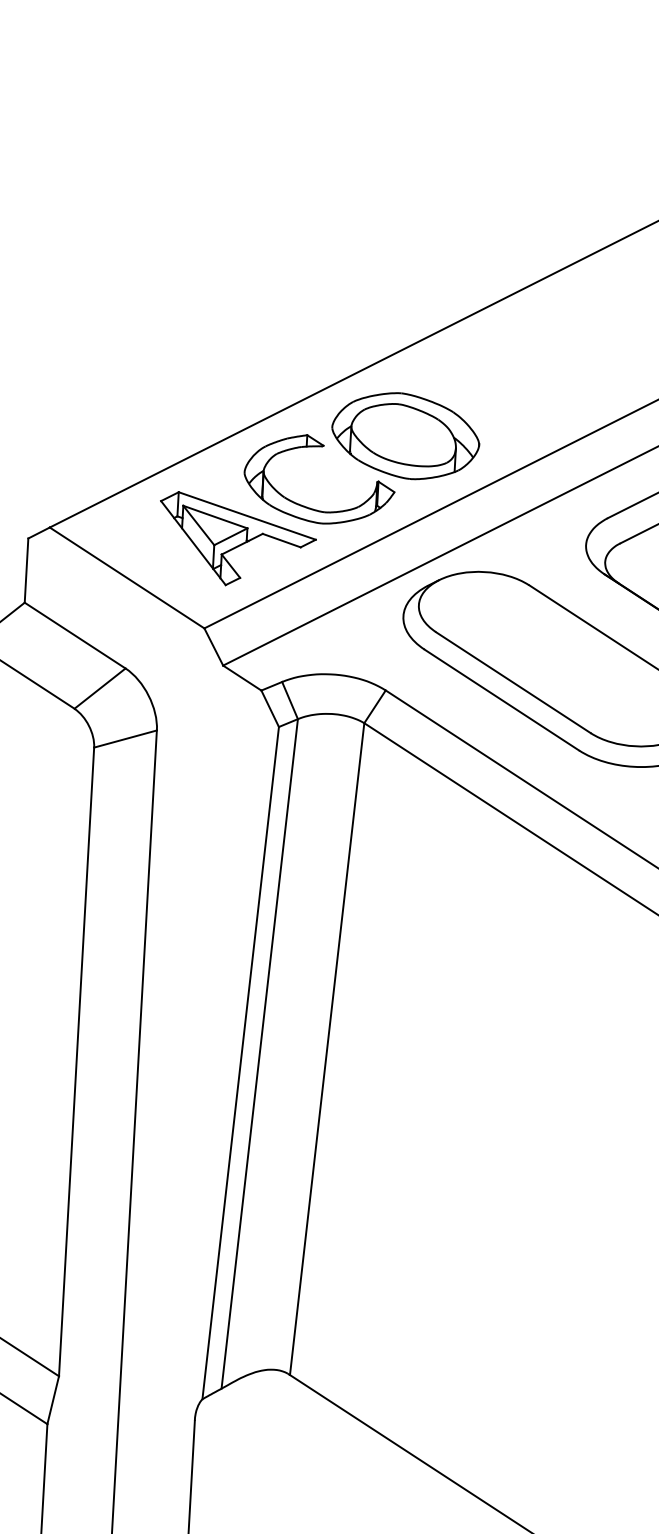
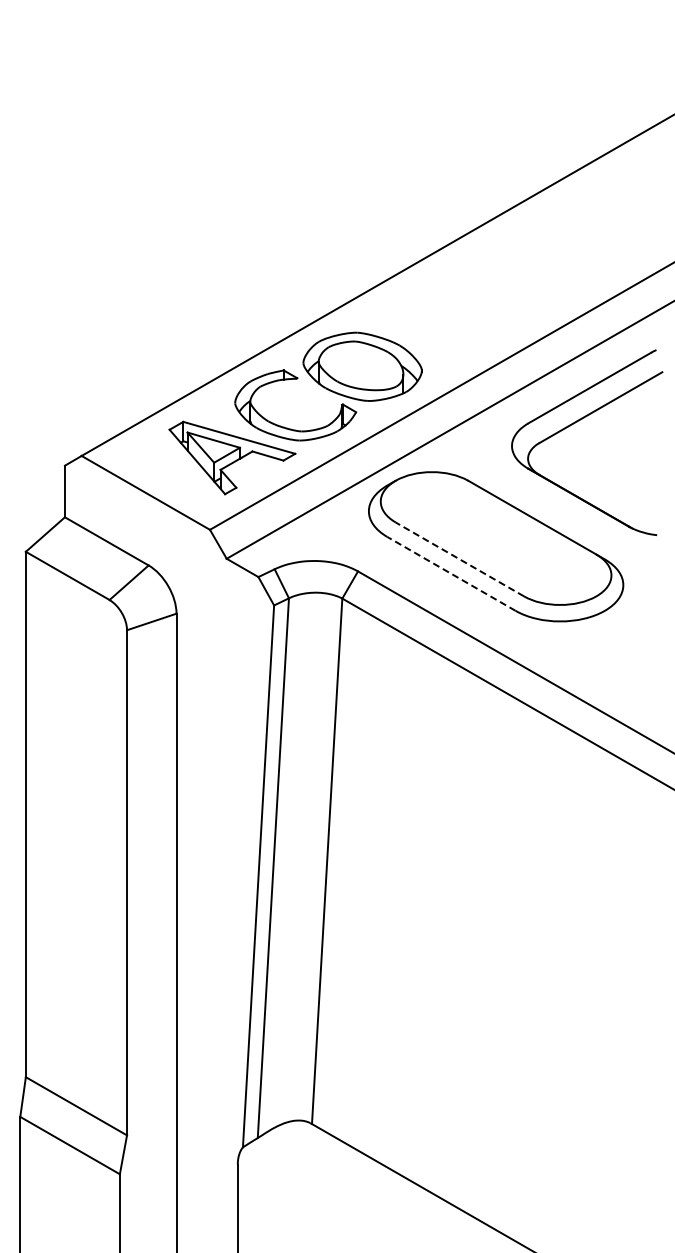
line: (512, 682) -> (459, 559), solid -> dashed
line: (501, 699) -> (451, 573), solid -> dashed

